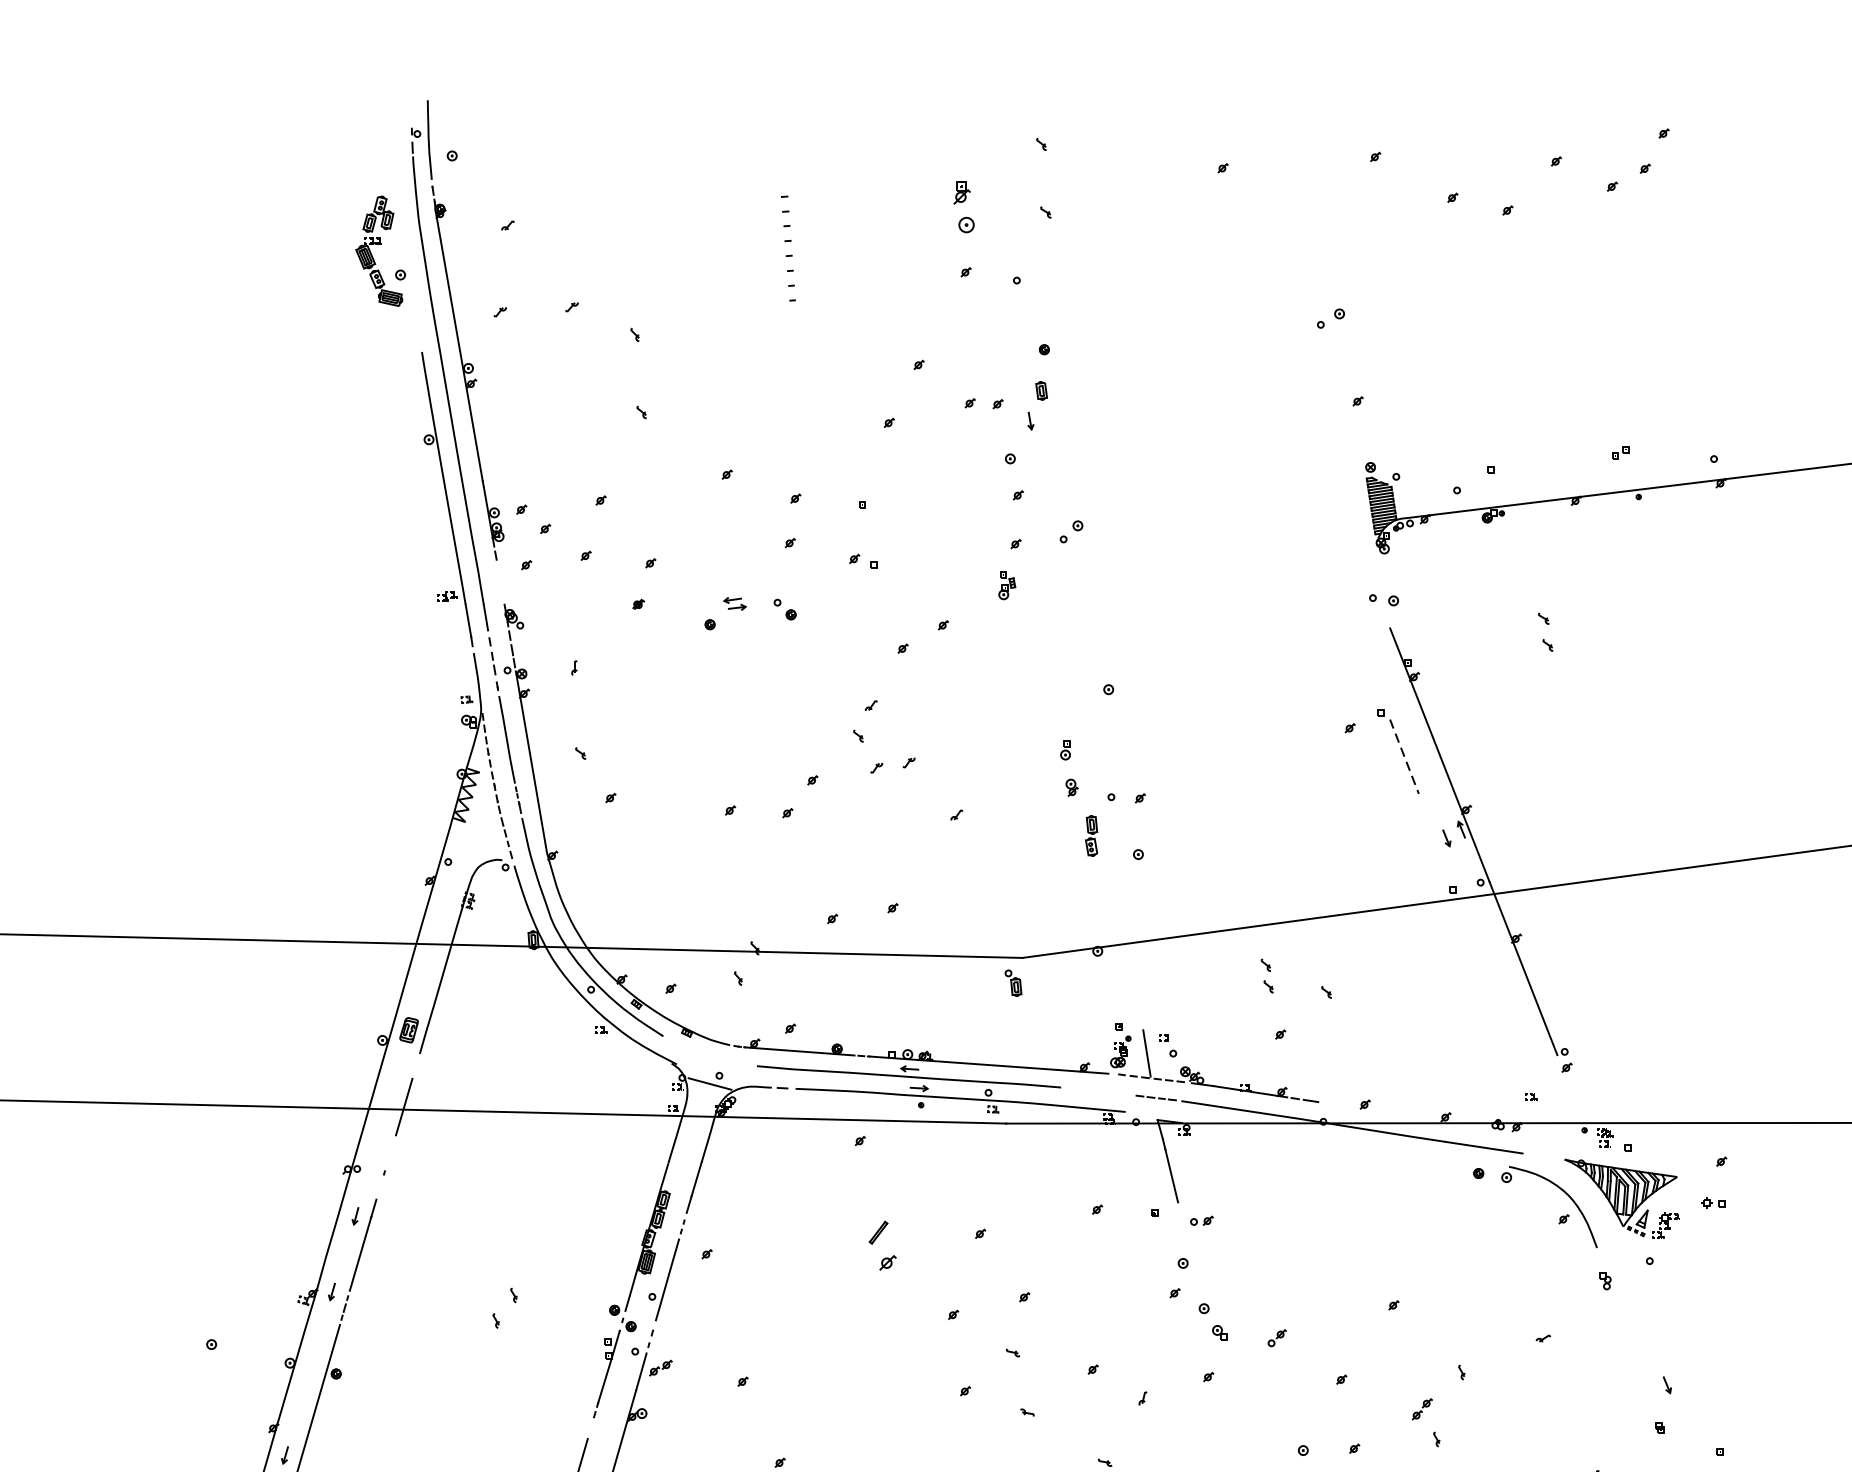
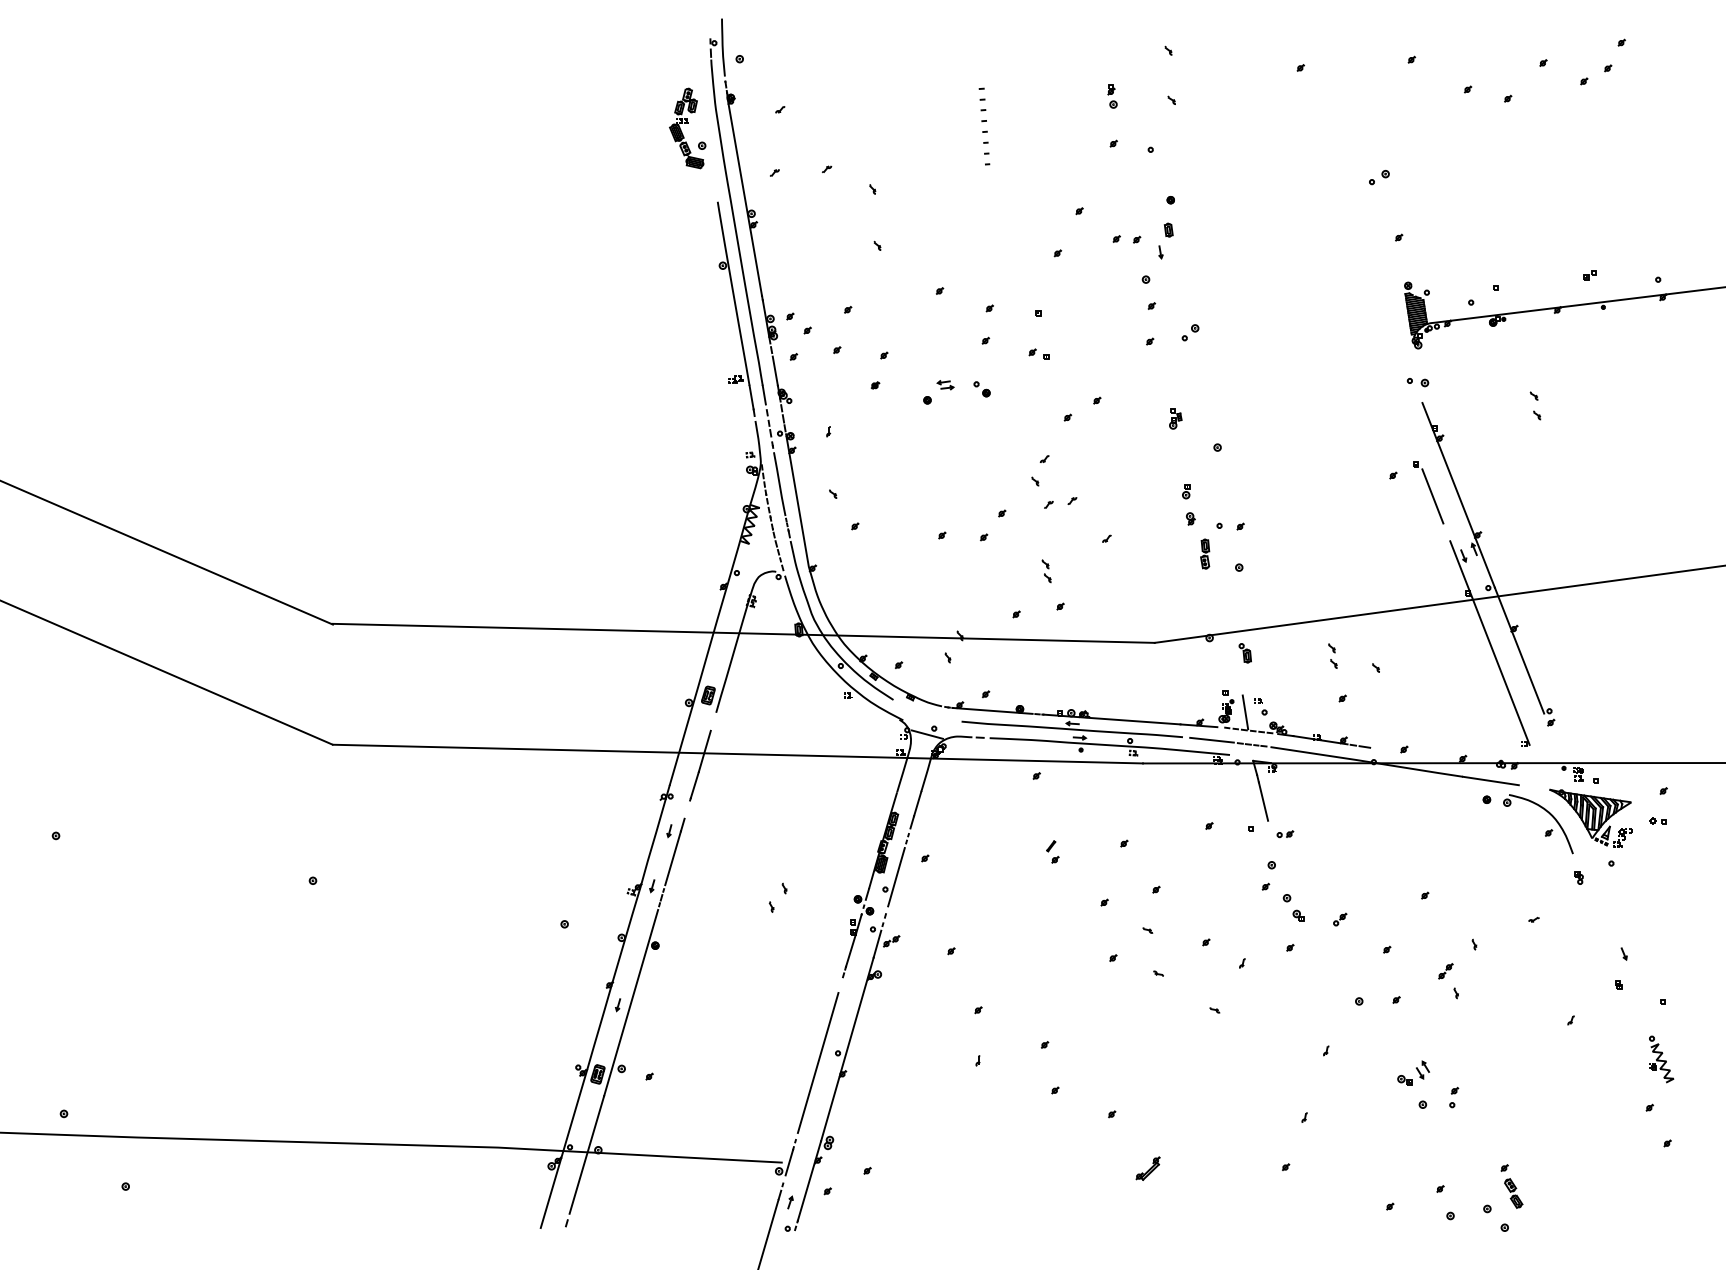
part: (964, 207) -> (1112, 96), size x0.62
line: (499, 583) -> (774, 370), added
part: (1006, 585) -> (1175, 418), moved
line: (1405, 756) -> (1433, 496), dashed -> solid
part: (873, 859) -> (1046, 571), added
line: (1482, 957) -> (1489, 642), added
part: (1012, 983) -> (1244, 653), moved
line: (1100, 1090) -> (1211, 739), added
line: (390, 1152) -> (694, 784), added
part: (881, 1244) -> (1052, 851), size x0.62

